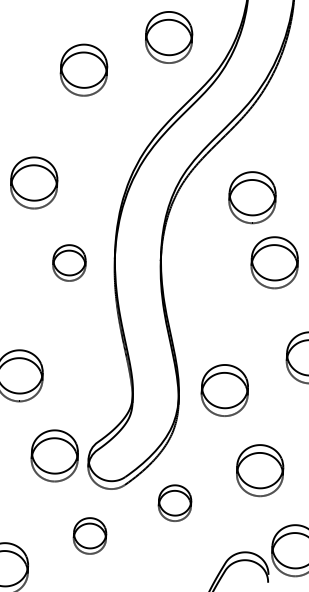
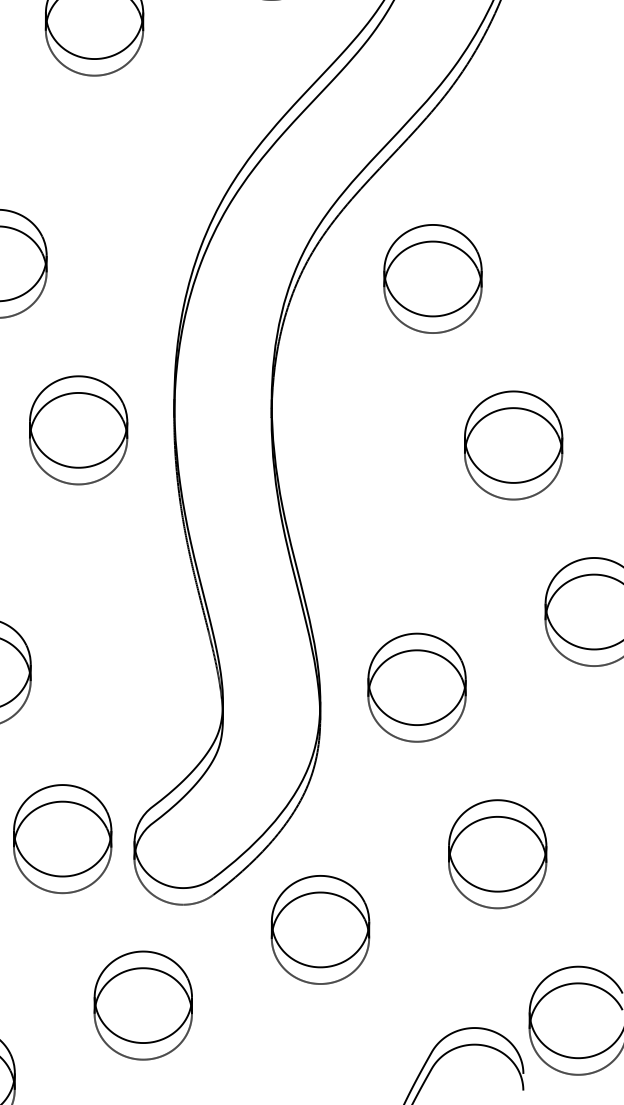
part: (252, 197) -> (433, 278), moved
part: (69, 262) -> (78, 429), size x1.43
part: (274, 262) -> (513, 444), moved
part: (174, 502) -> (319, 928), size x1.43
part: (89, 535) -> (142, 1004), size x1.43

